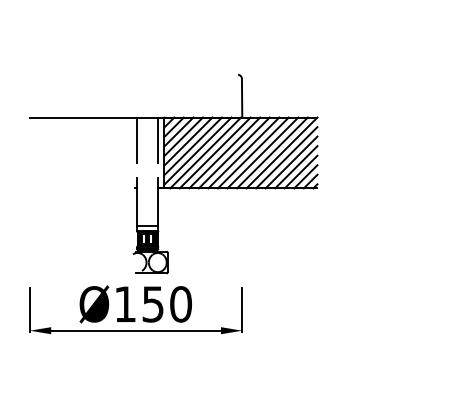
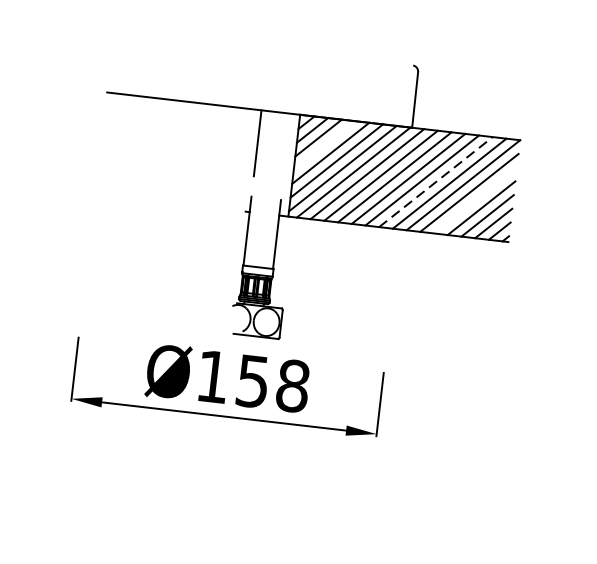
line: (183, 136) -> (324, 145), removed
line: (157, 140) -> (286, 146), removed
line: (263, 152) -> (436, 181), solid -> dashed
line: (291, 162) -> (475, 200), removed
text: (181, 304) -> (293, 386), Ø150 -> Ø158

